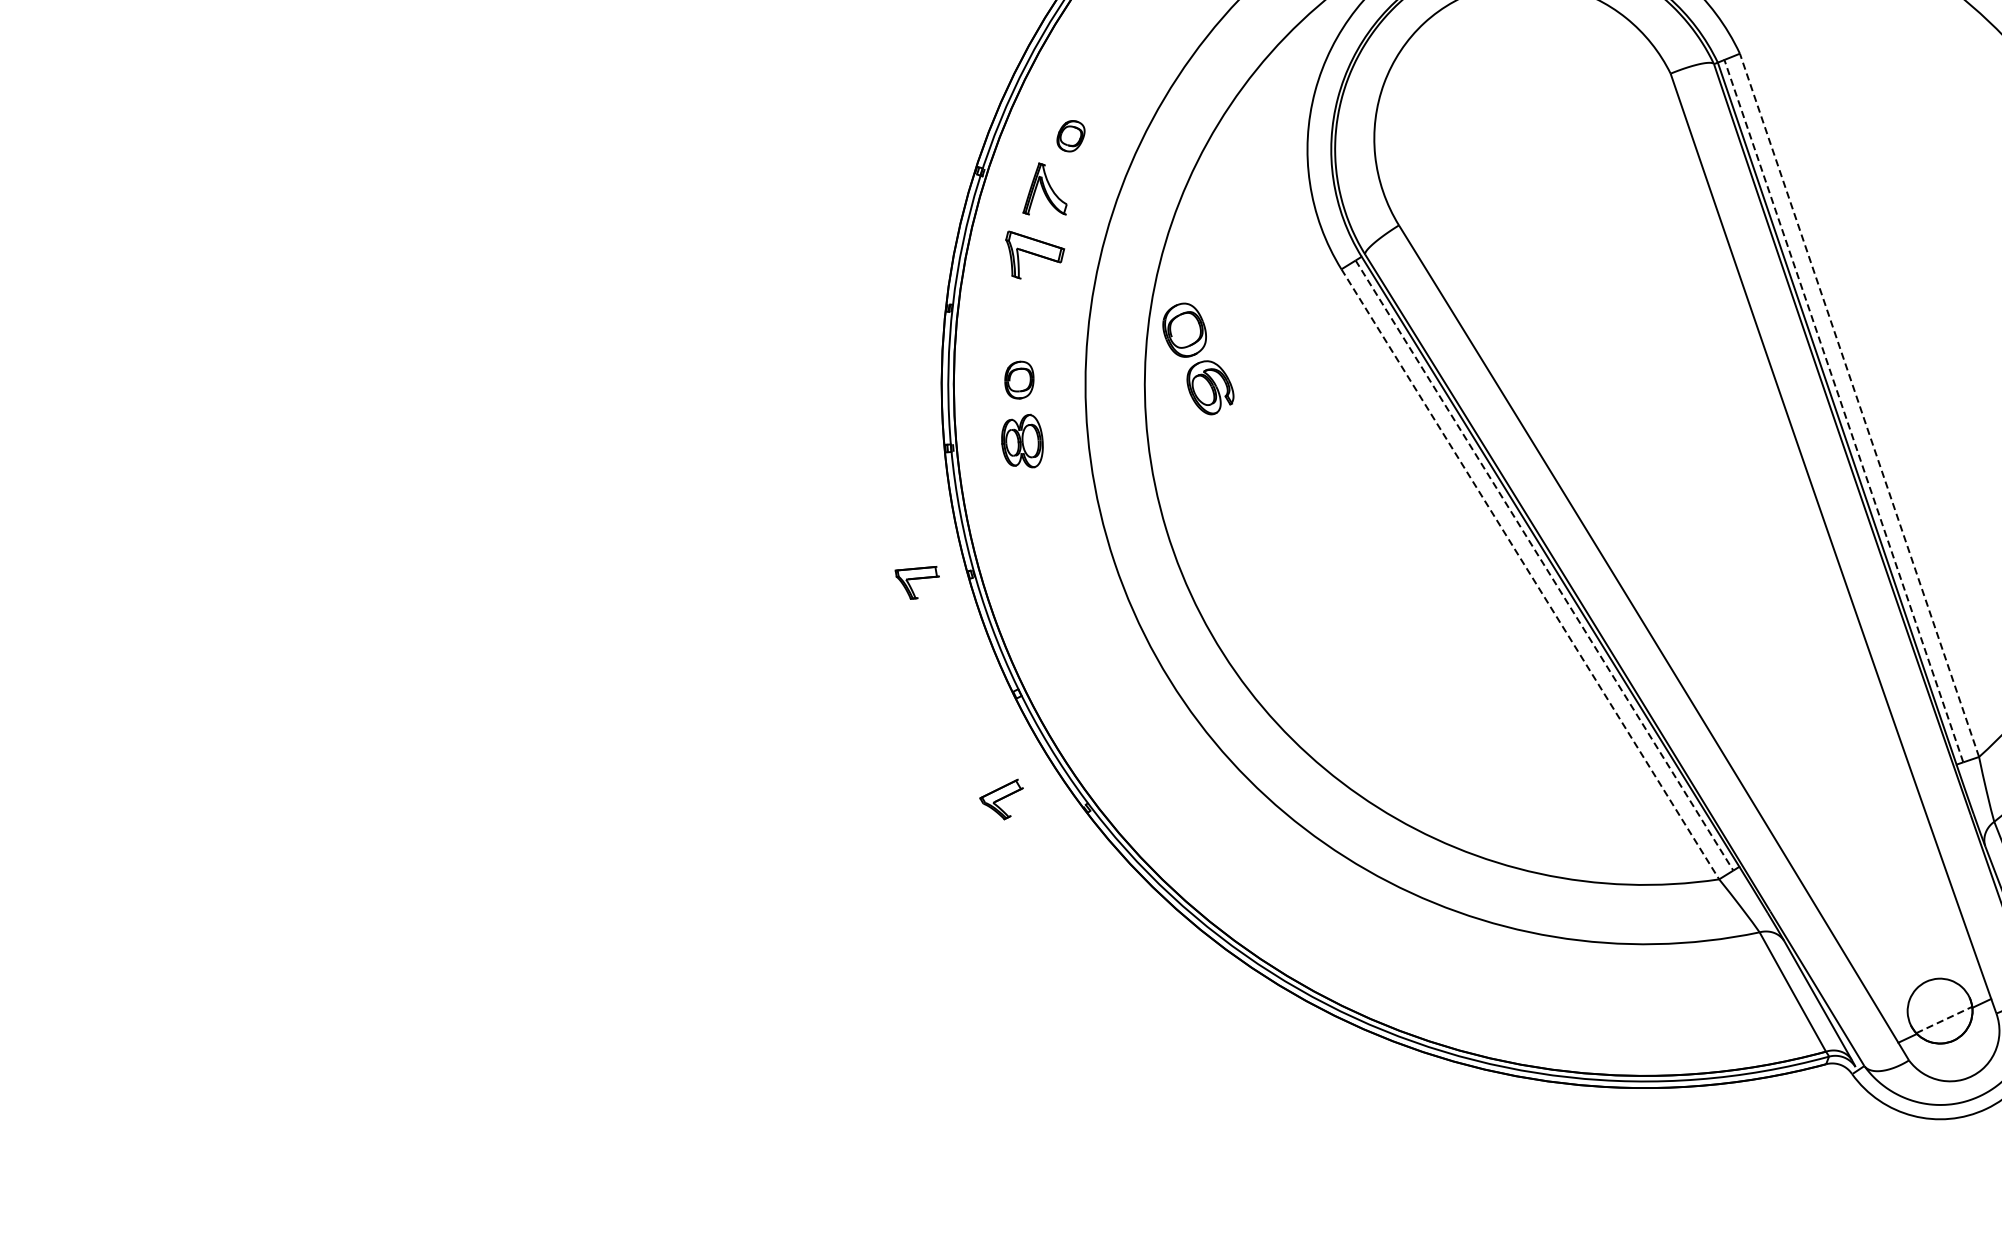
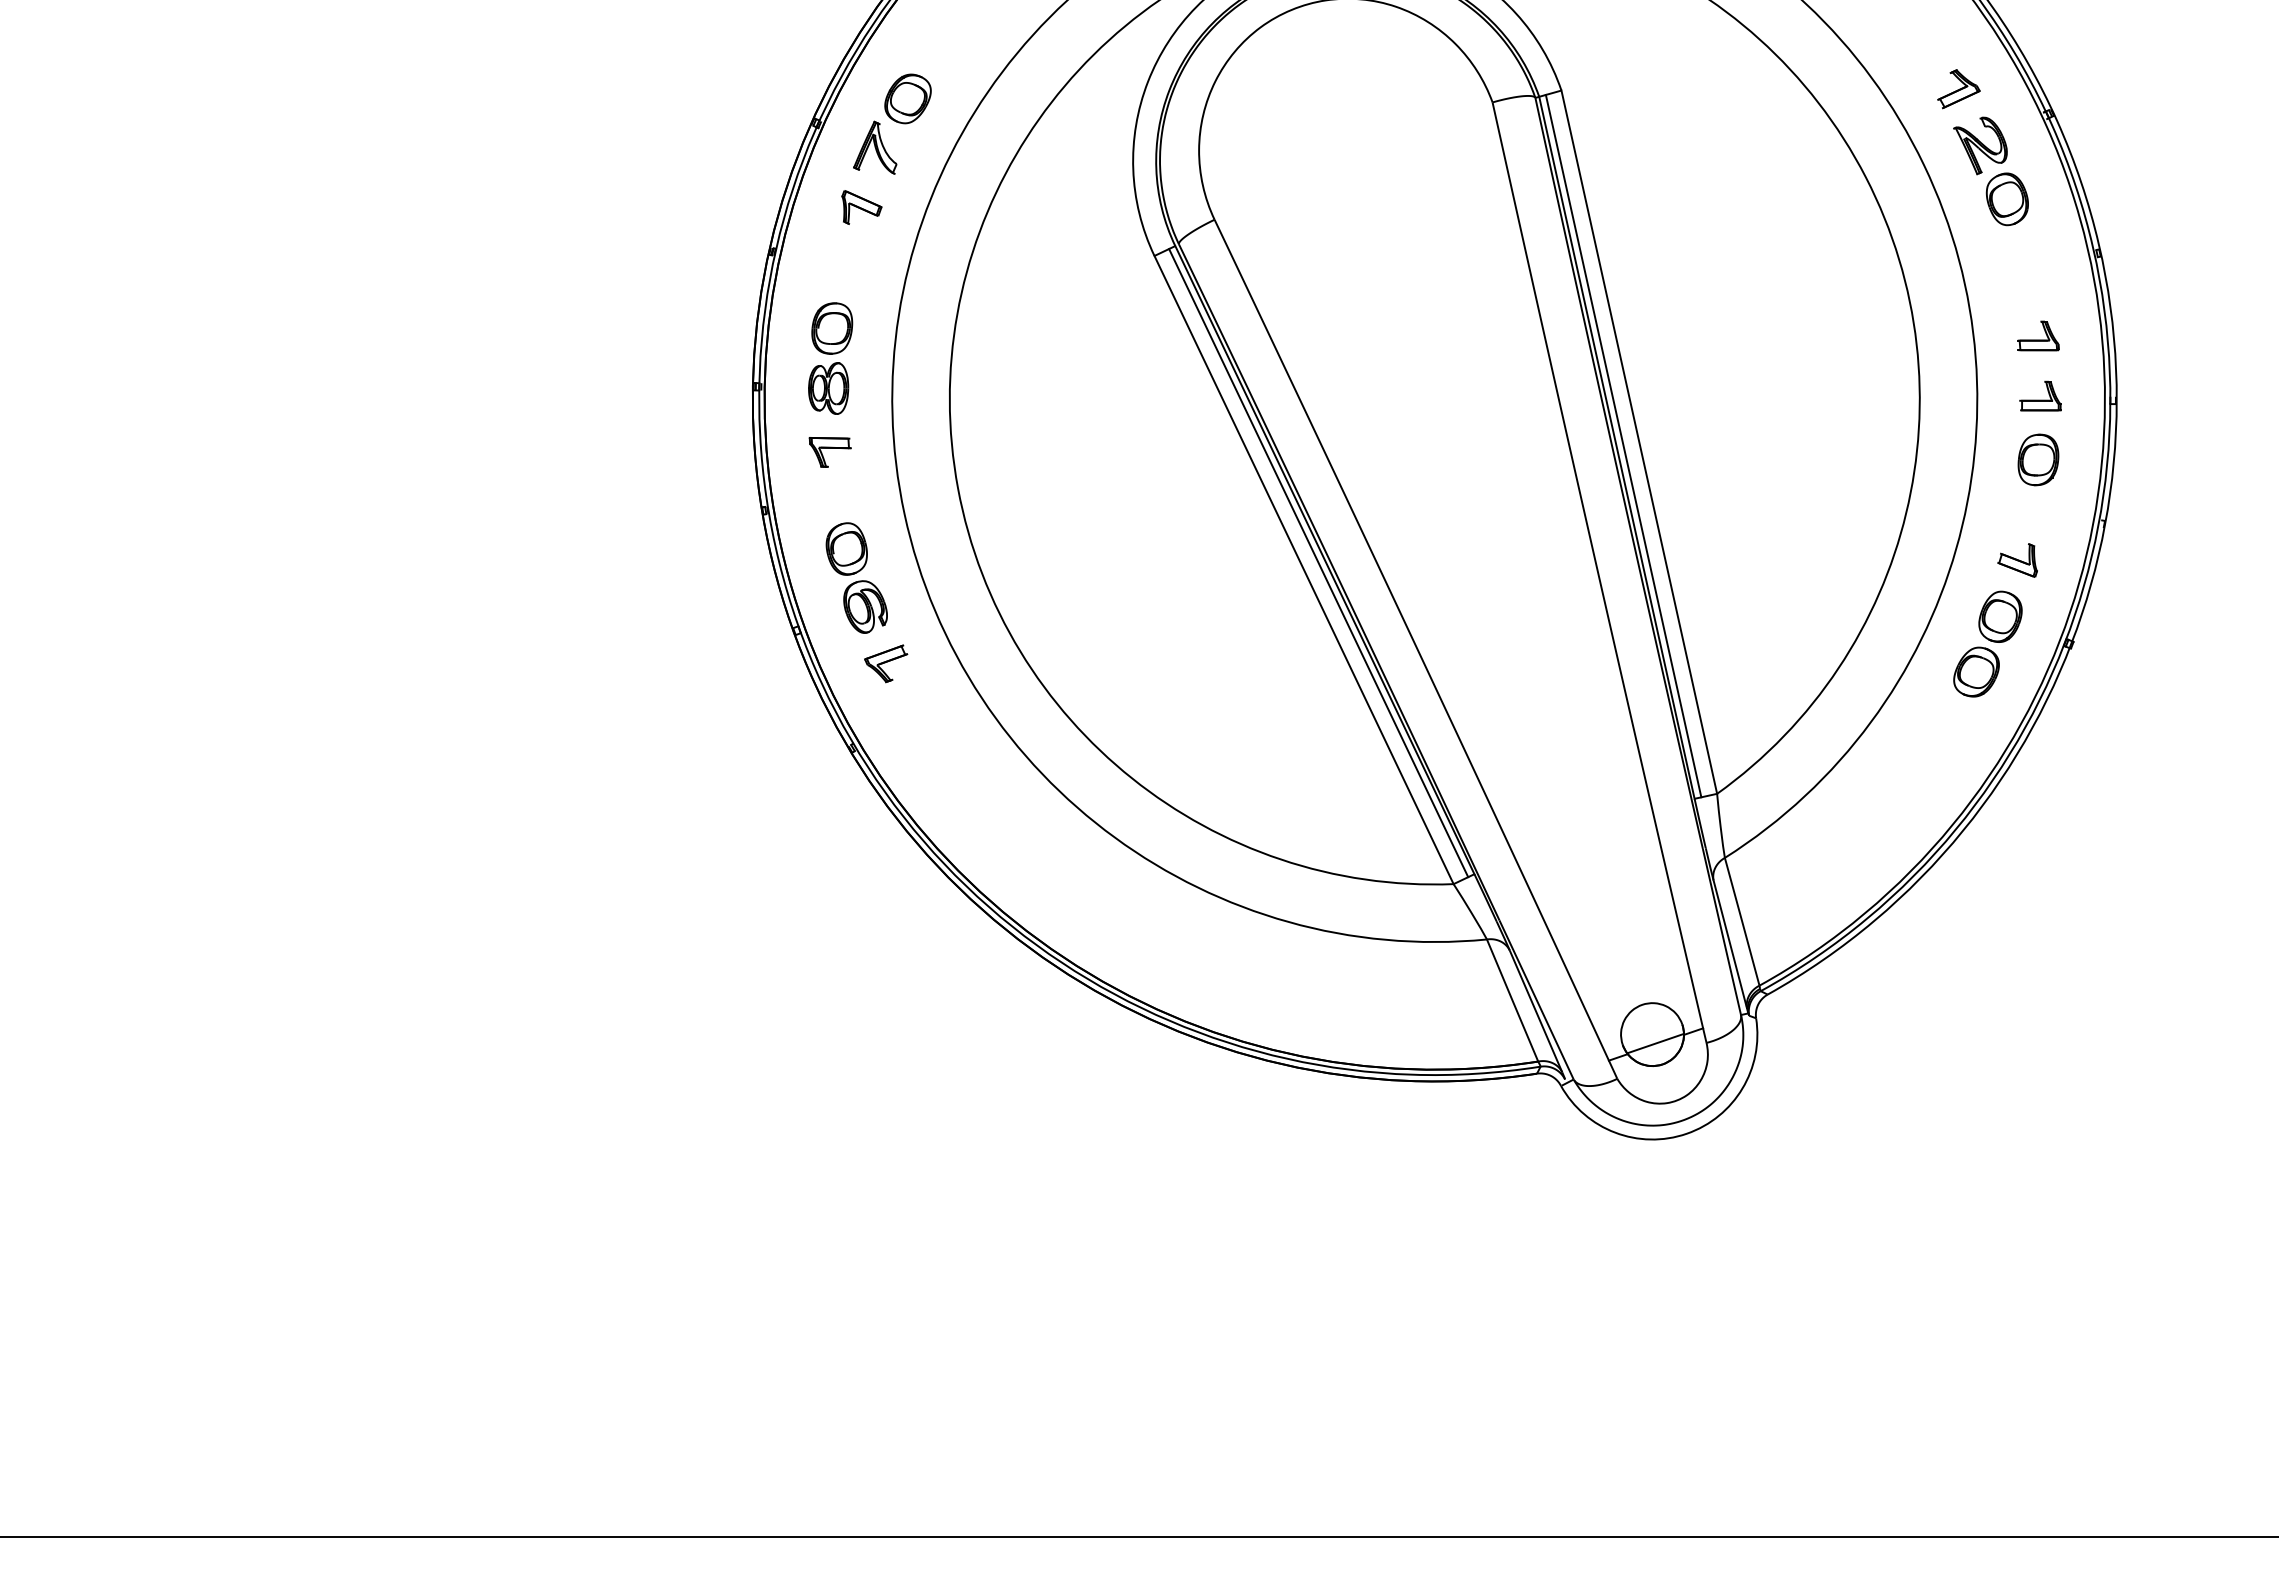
part: (1070, 135) -> (907, 98), size x1.67
part: (1035, 252) -> (861, 207), size x0.71
part: (1197, 358) -> (856, 577), moved
part: (1019, 380) -> (832, 328), size x1.43
line: (1859, 404) -> (1639, 441), dashed -> solid
line: (1843, 411) -> (1623, 446), dashed -> solid
line: (1544, 565) -> (1318, 563), dashed -> solid
line: (1530, 574) -> (1304, 570), dashed -> solid
part: (917, 583) -> (829, 452), moved
part: (1002, 800) -> (886, 663), moved
line: (1944, 1019) -> (1655, 1043), dashed -> solid

